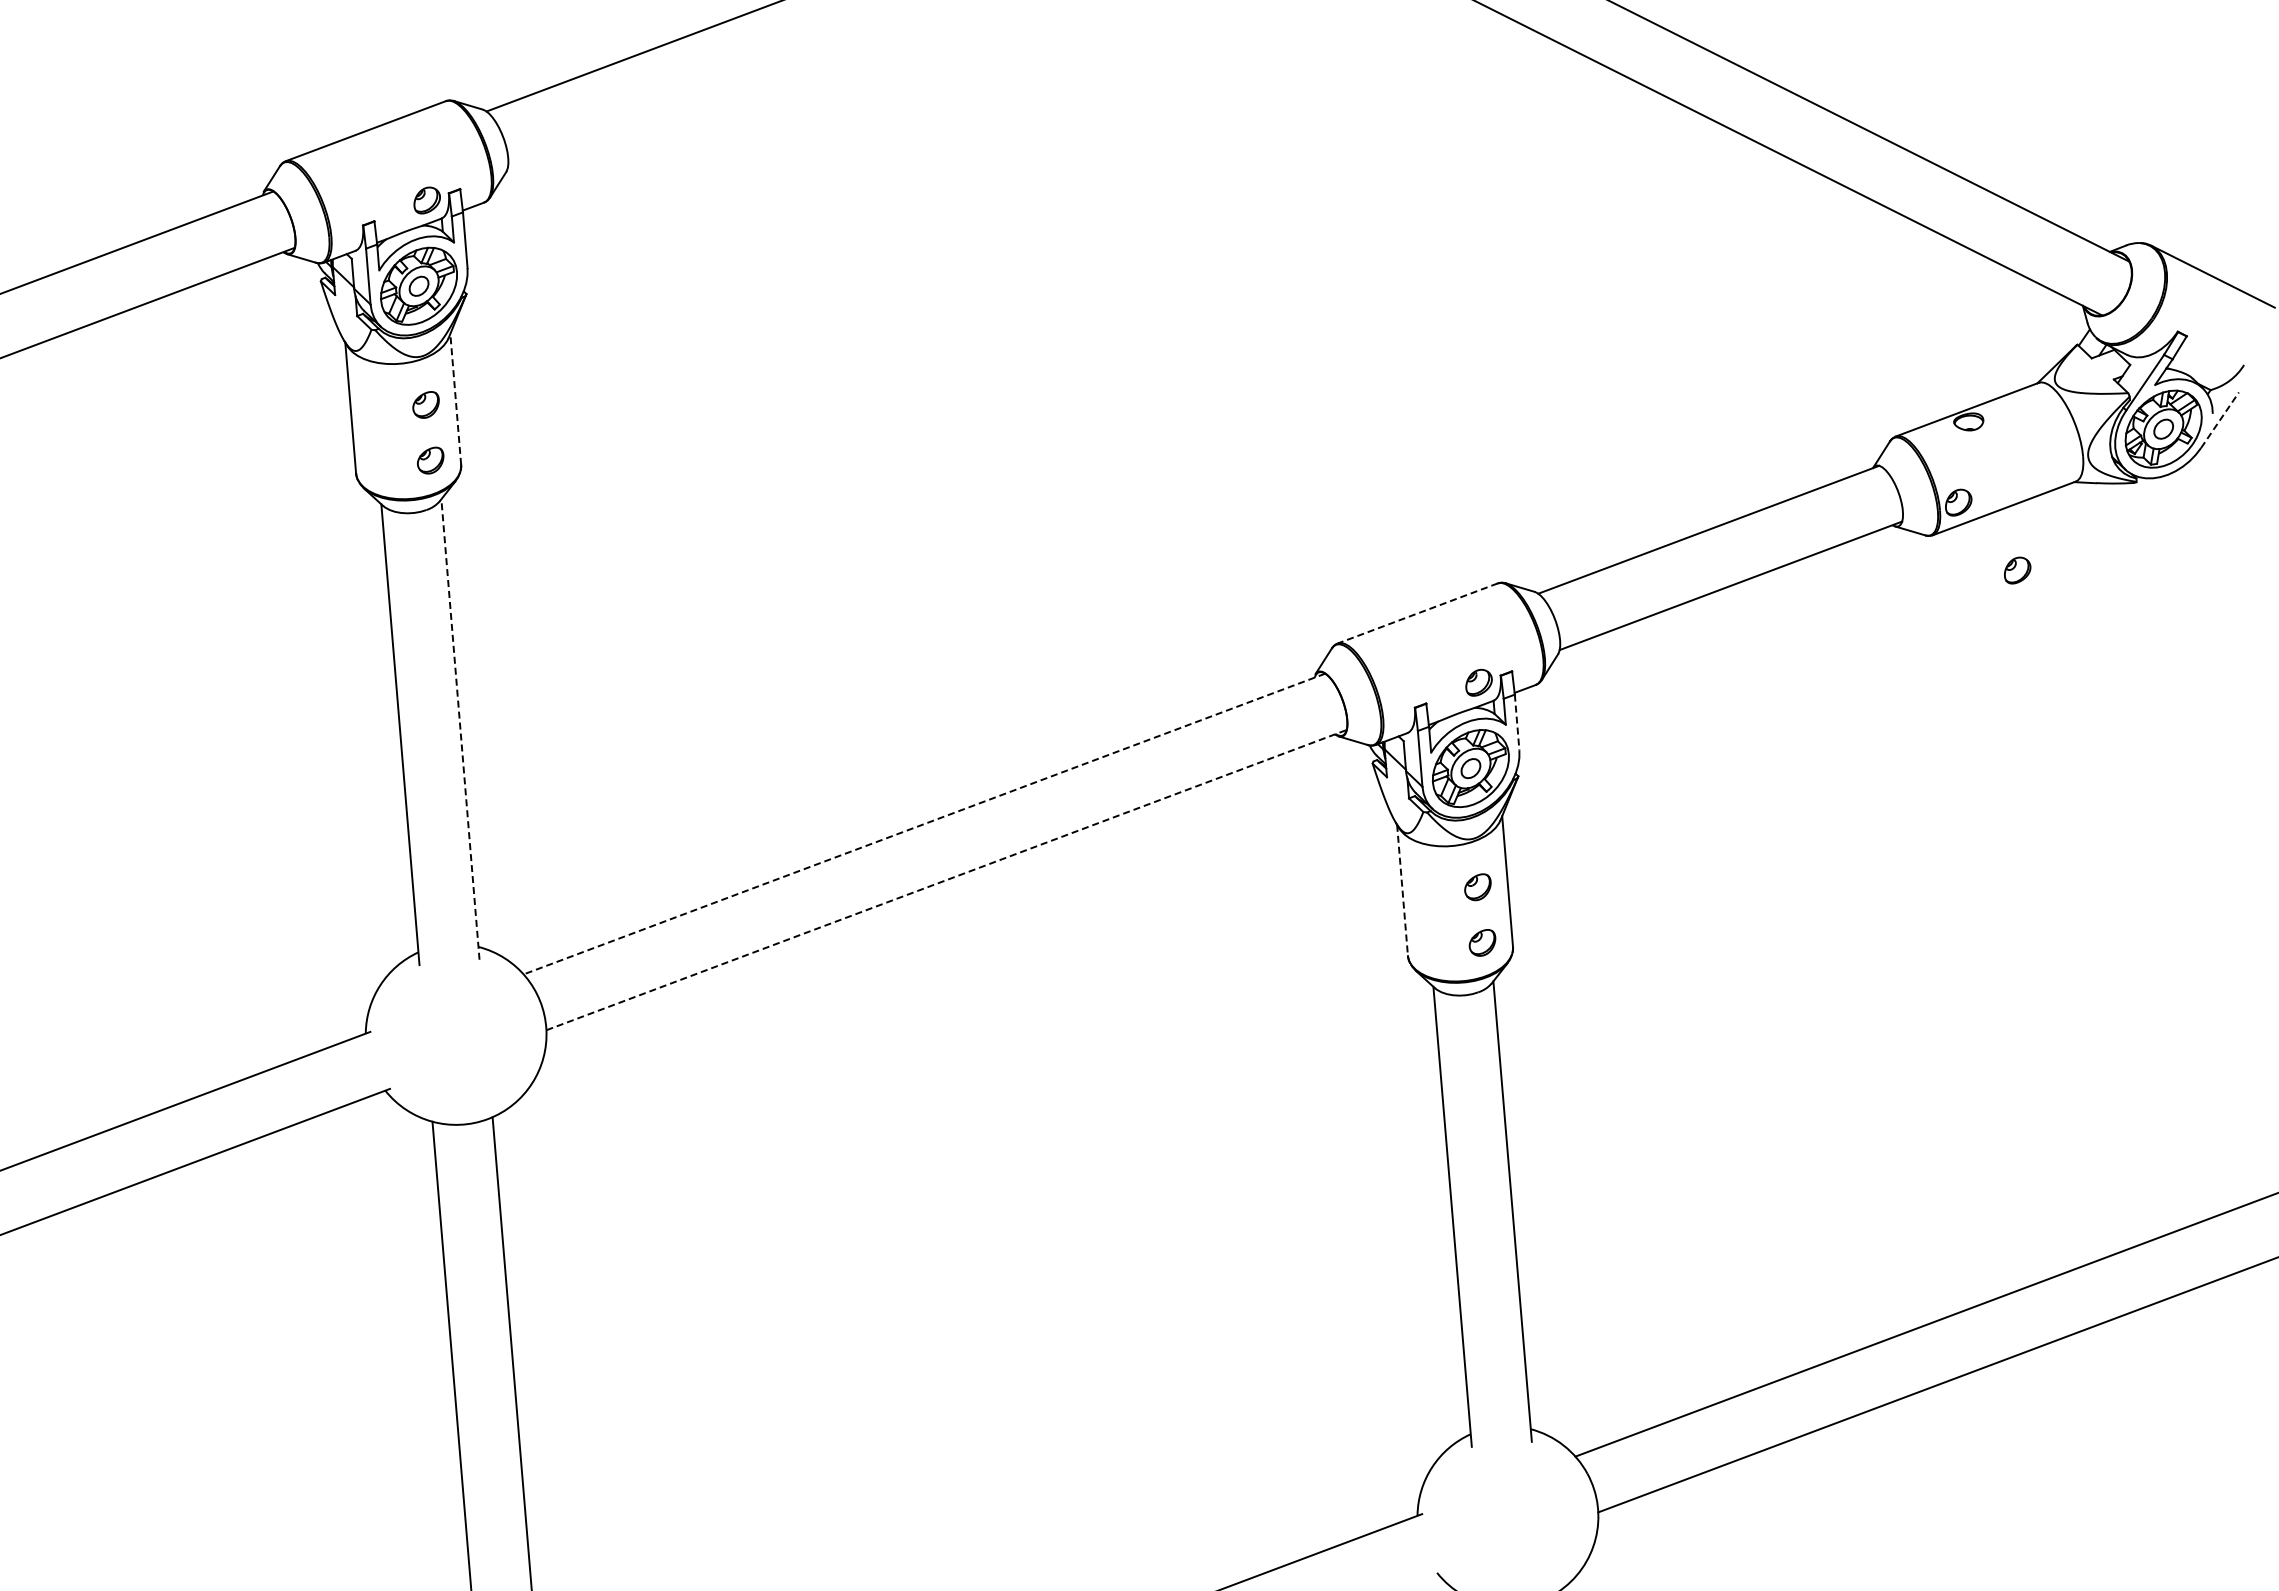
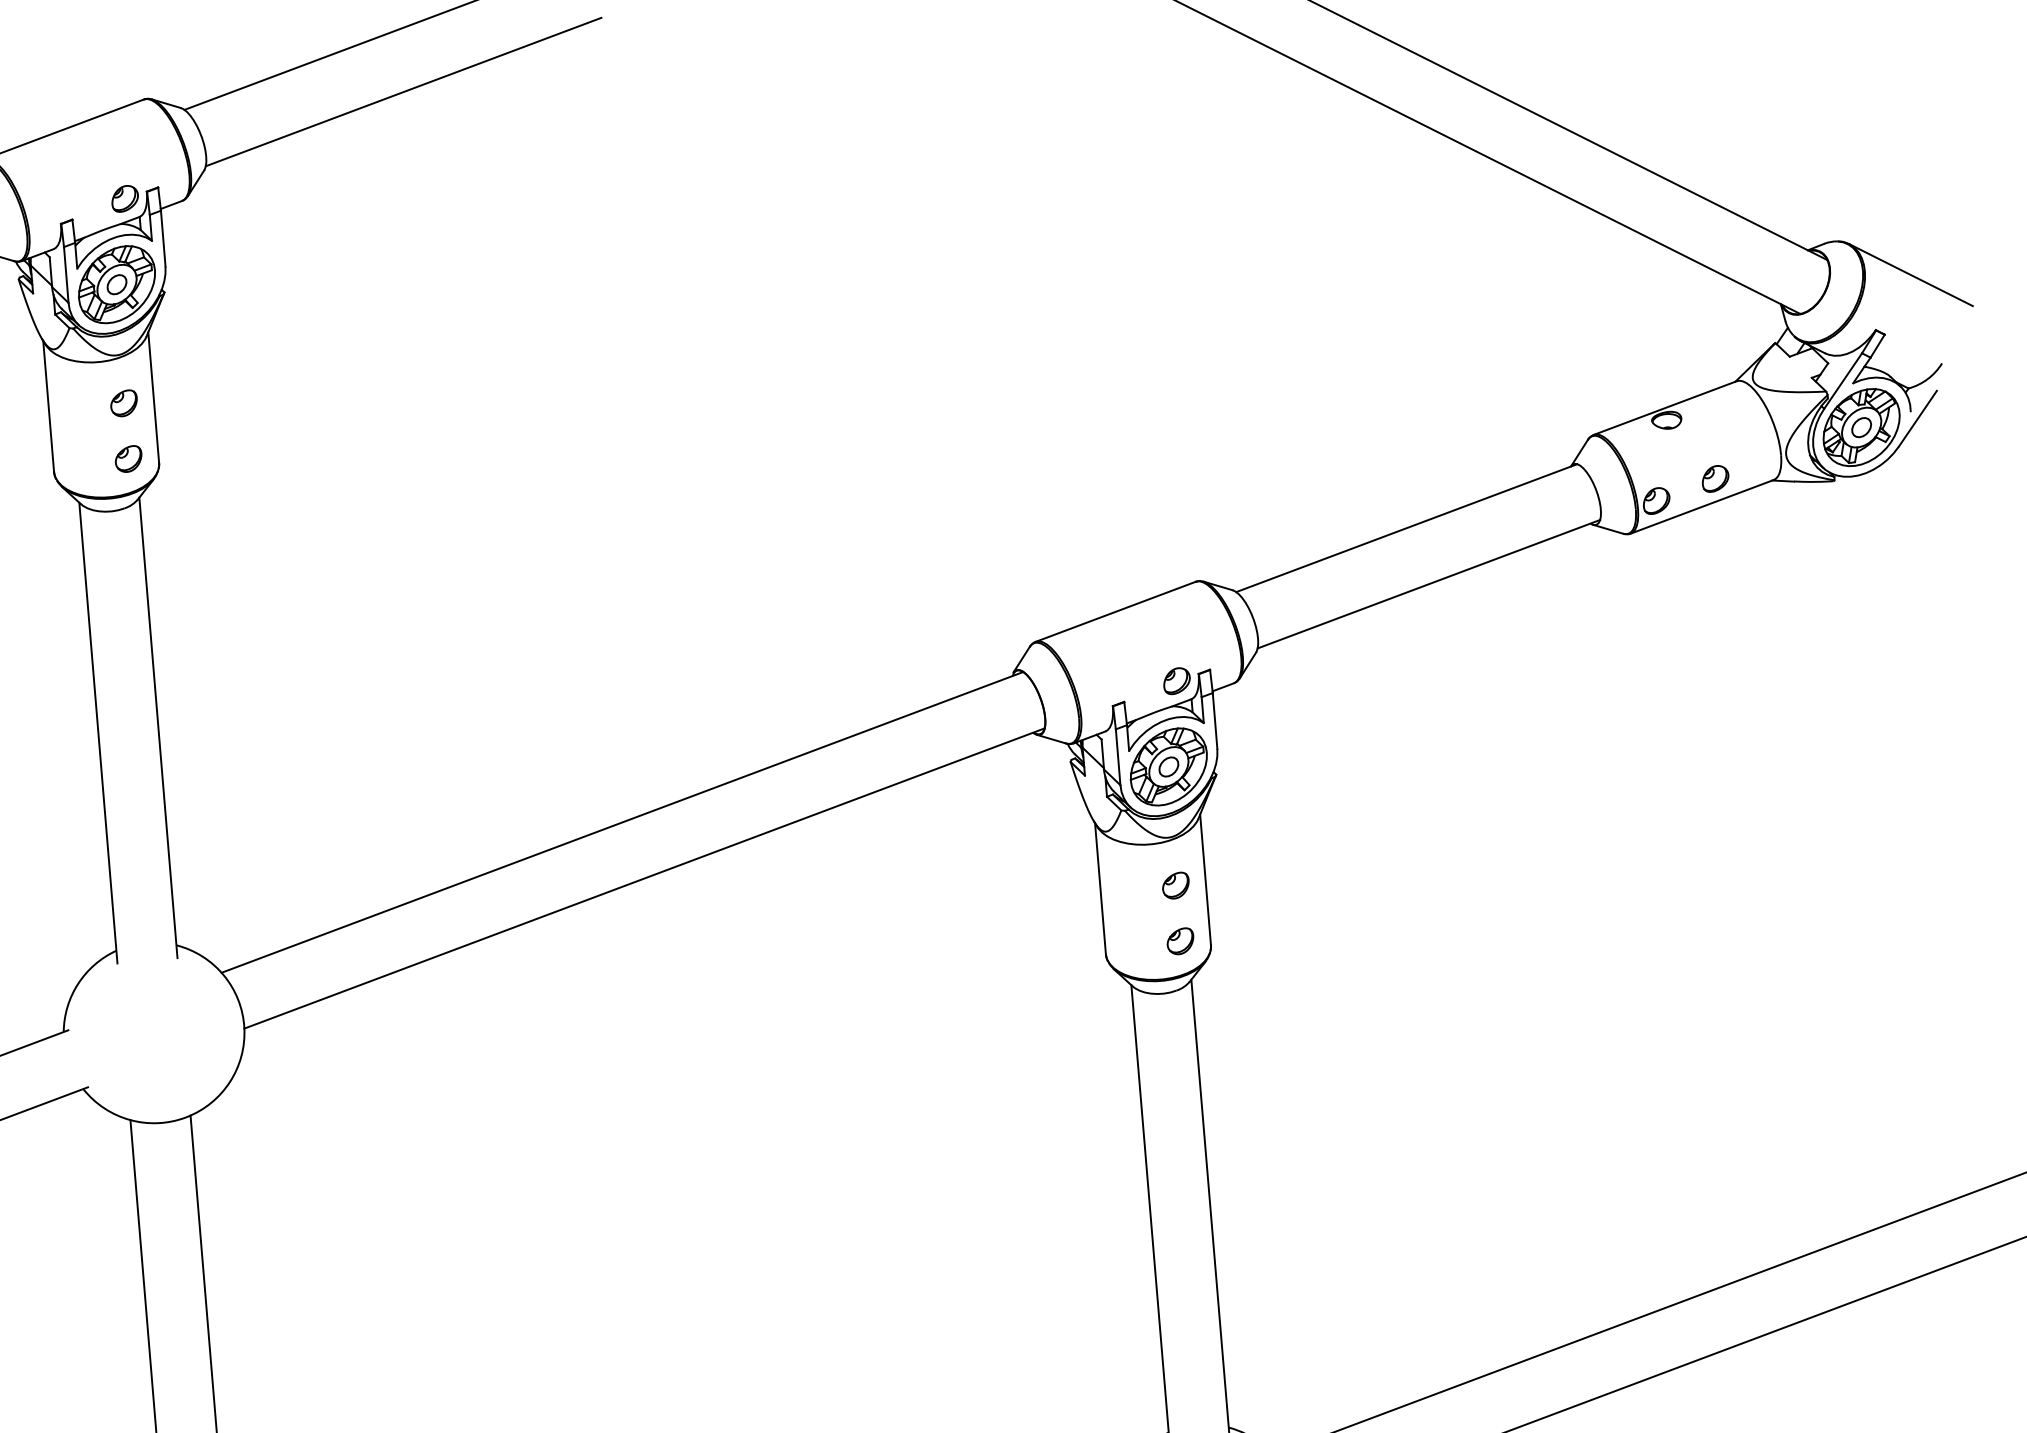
line: (705, 93) -> (403, 91), added
line: (455, 399) -> (153, 397), dashed -> solid
line: (2220, 420) -> (1918, 418), dashed -> solid
part: (2017, 570) -> (1715, 478), moved
line: (1417, 613) -> (1115, 611), dashed -> solid
line: (1517, 722) -> (1215, 720), dashed -> solid
line: (460, 729) -> (158, 727), dashed -> solid
line: (924, 824) -> (622, 822), dashed -> solid
line: (947, 879) -> (645, 877), dashed -> solid
line: (1402, 890) -> (1100, 888), dashed -> solid

